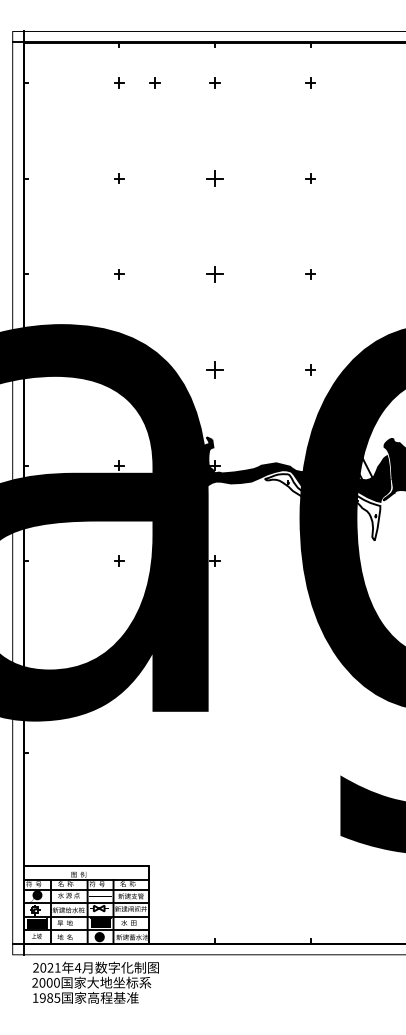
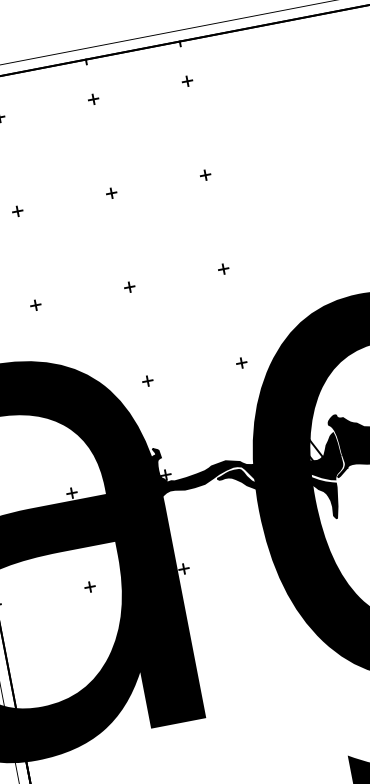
part: (154, 82) -> (34, 110), removed
part: (214, 178) -> (111, 193), size x0.62
part: (214, 274) -> (129, 287), size x0.62
part: (214, 369) -> (147, 380), size x0.62
fill: (322, 507) -> (279, 495), added

